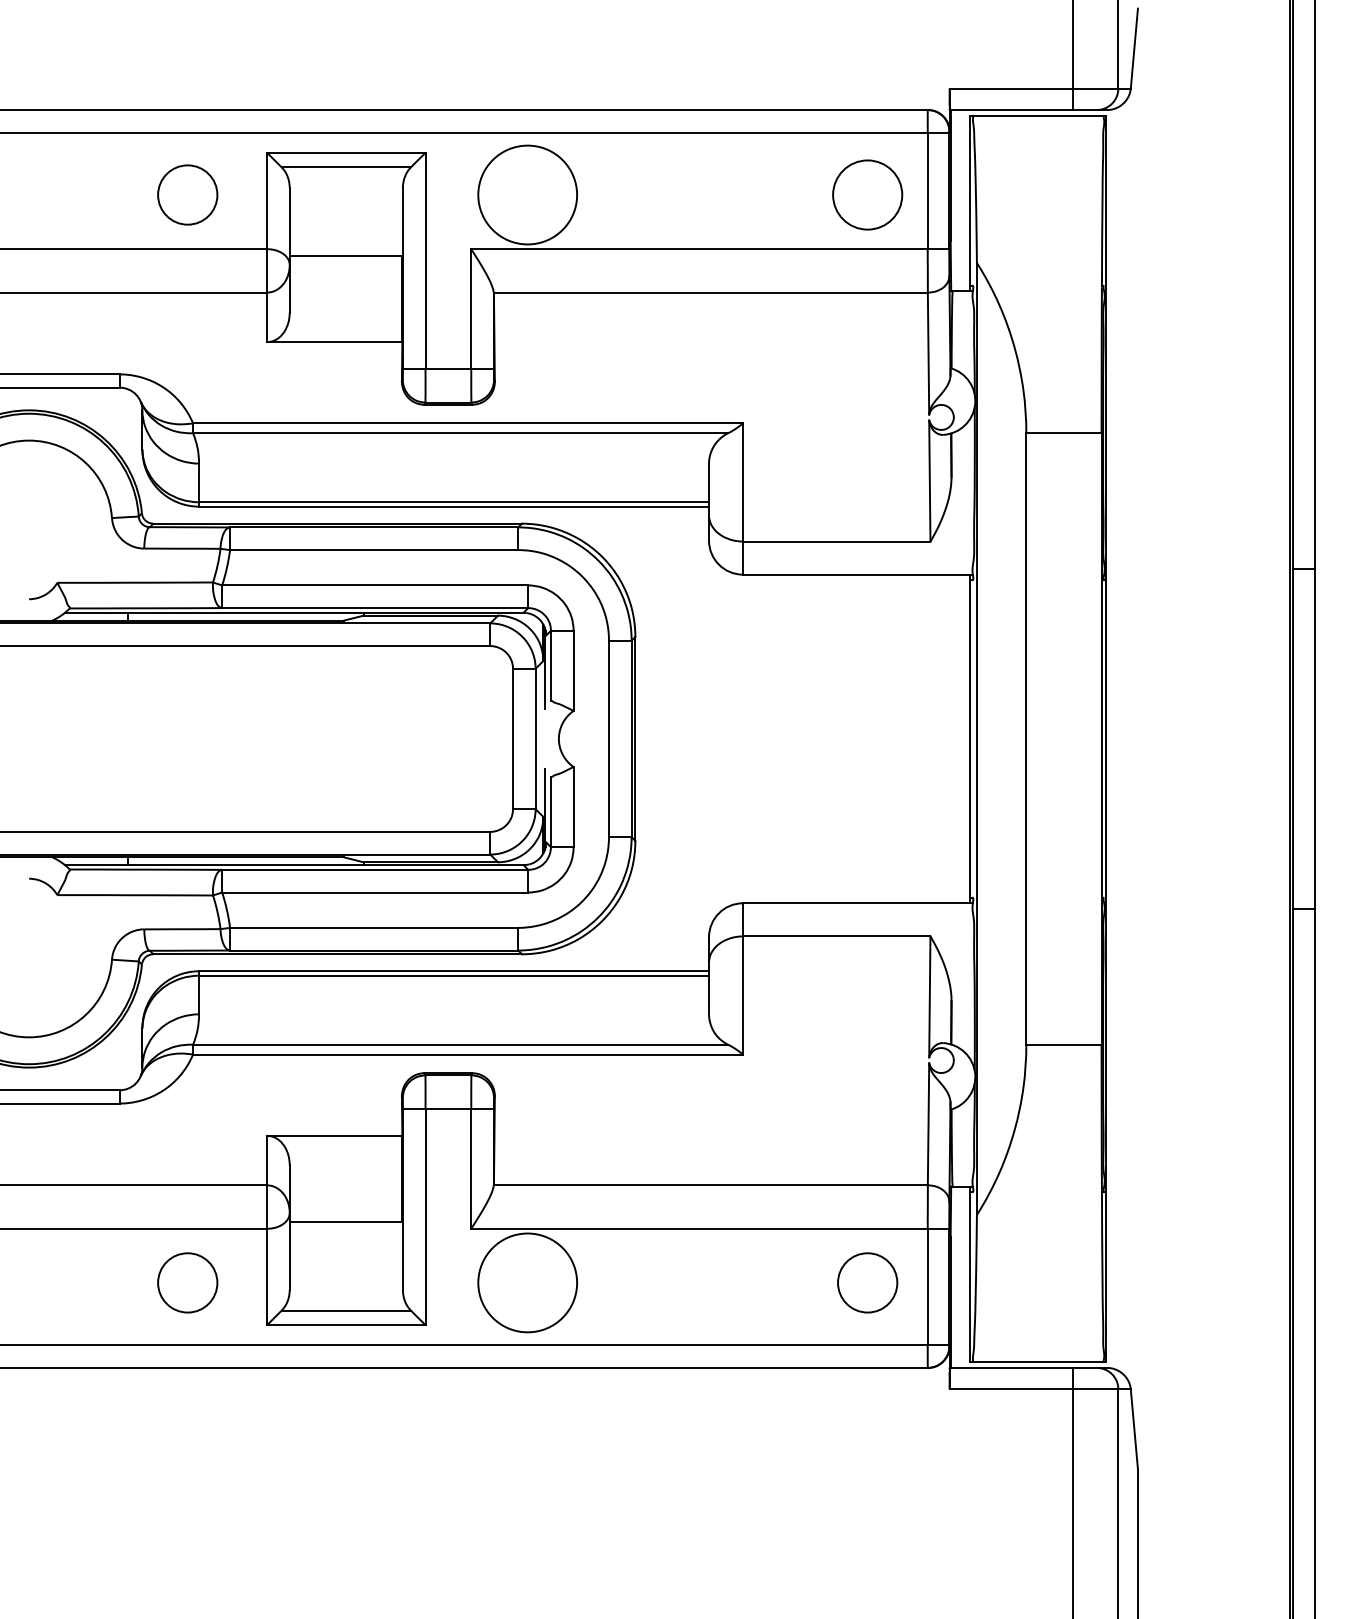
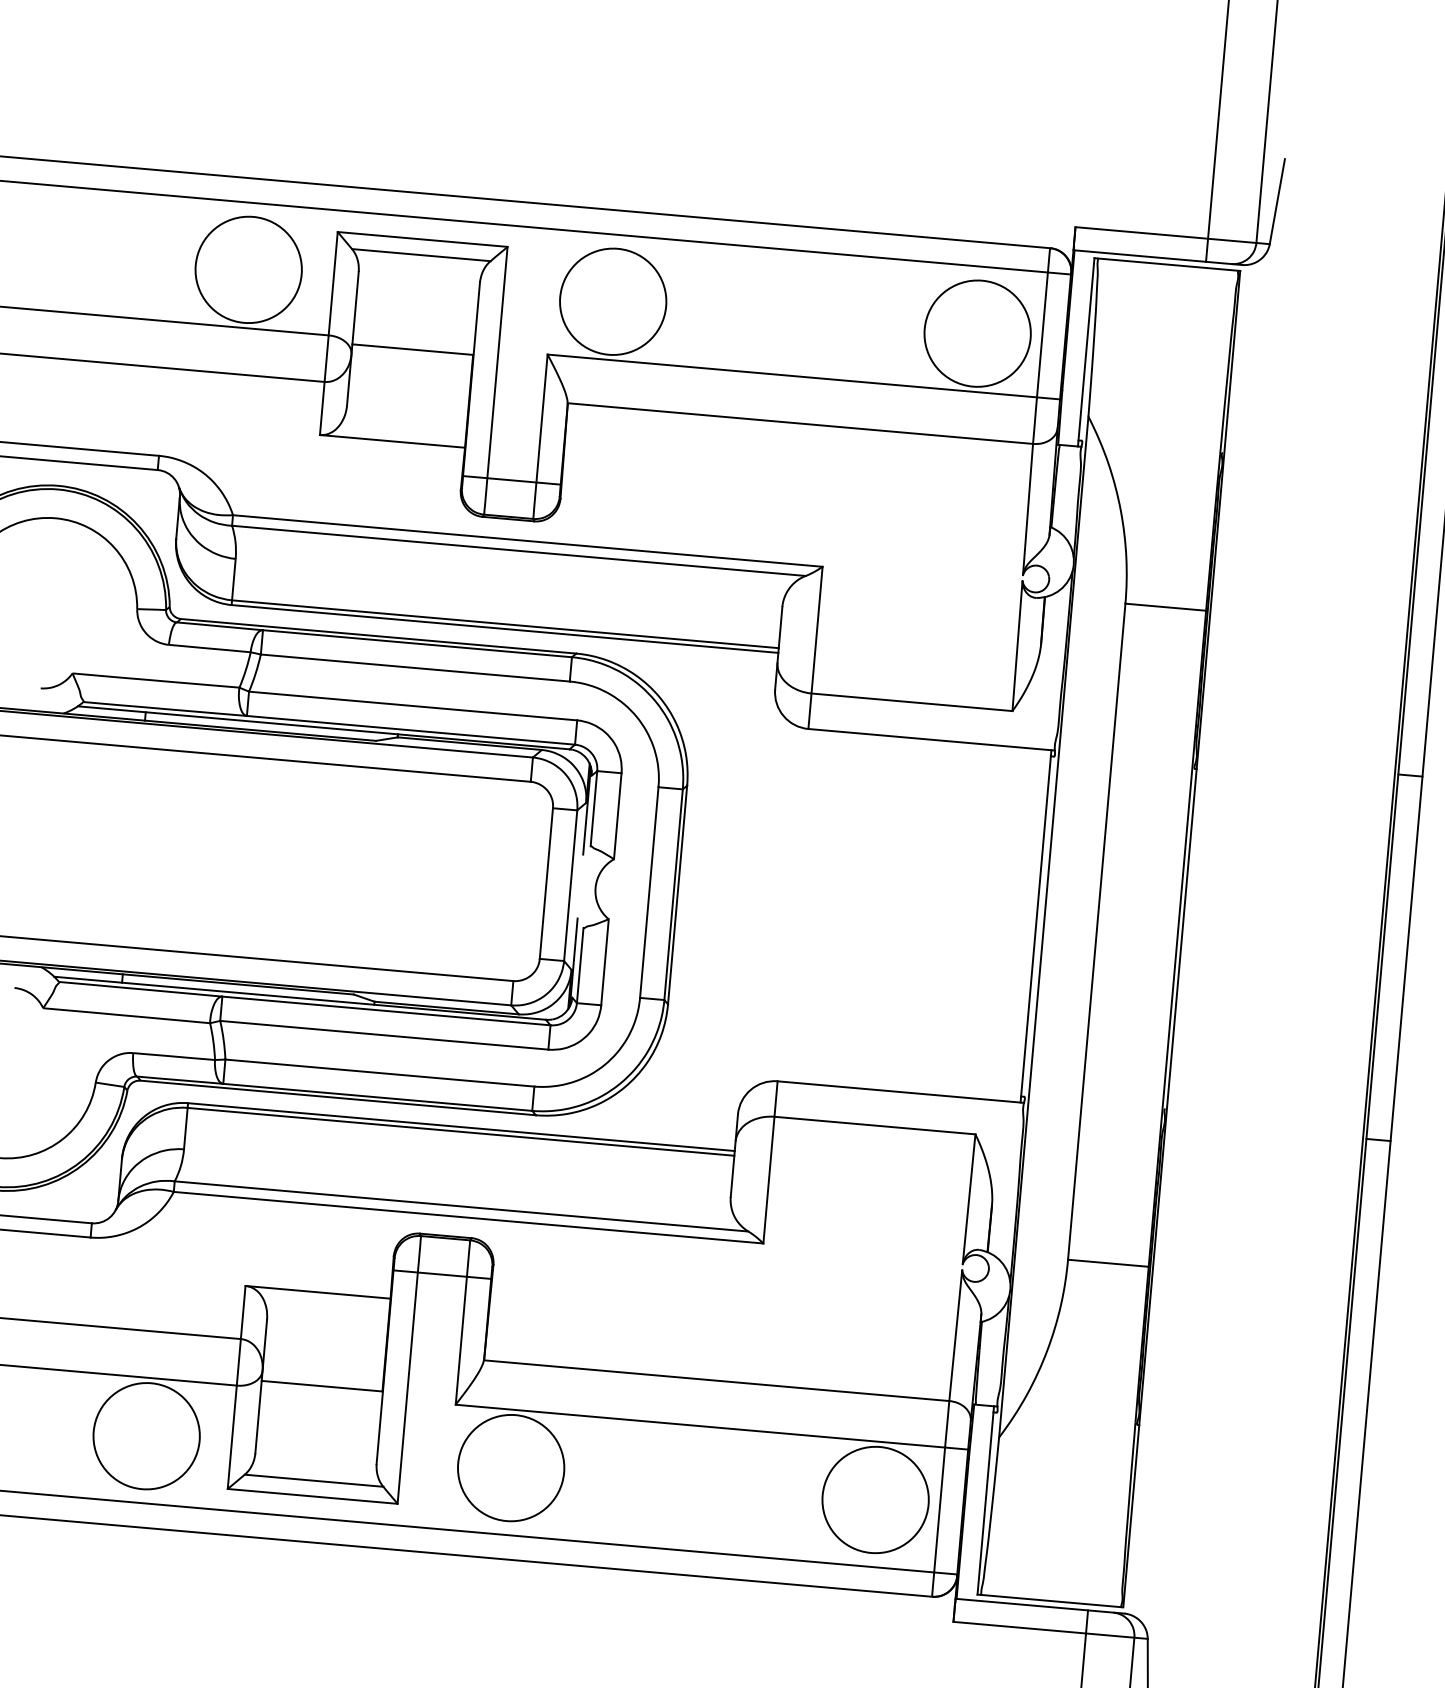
circle: (187, 194) -> (248, 269), size x1.67
circle: (867, 194) -> (977, 333), size x1.43
circle: (187, 1282) -> (146, 1435), size x1.67
circle: (867, 1282) -> (875, 1499), size x1.67

